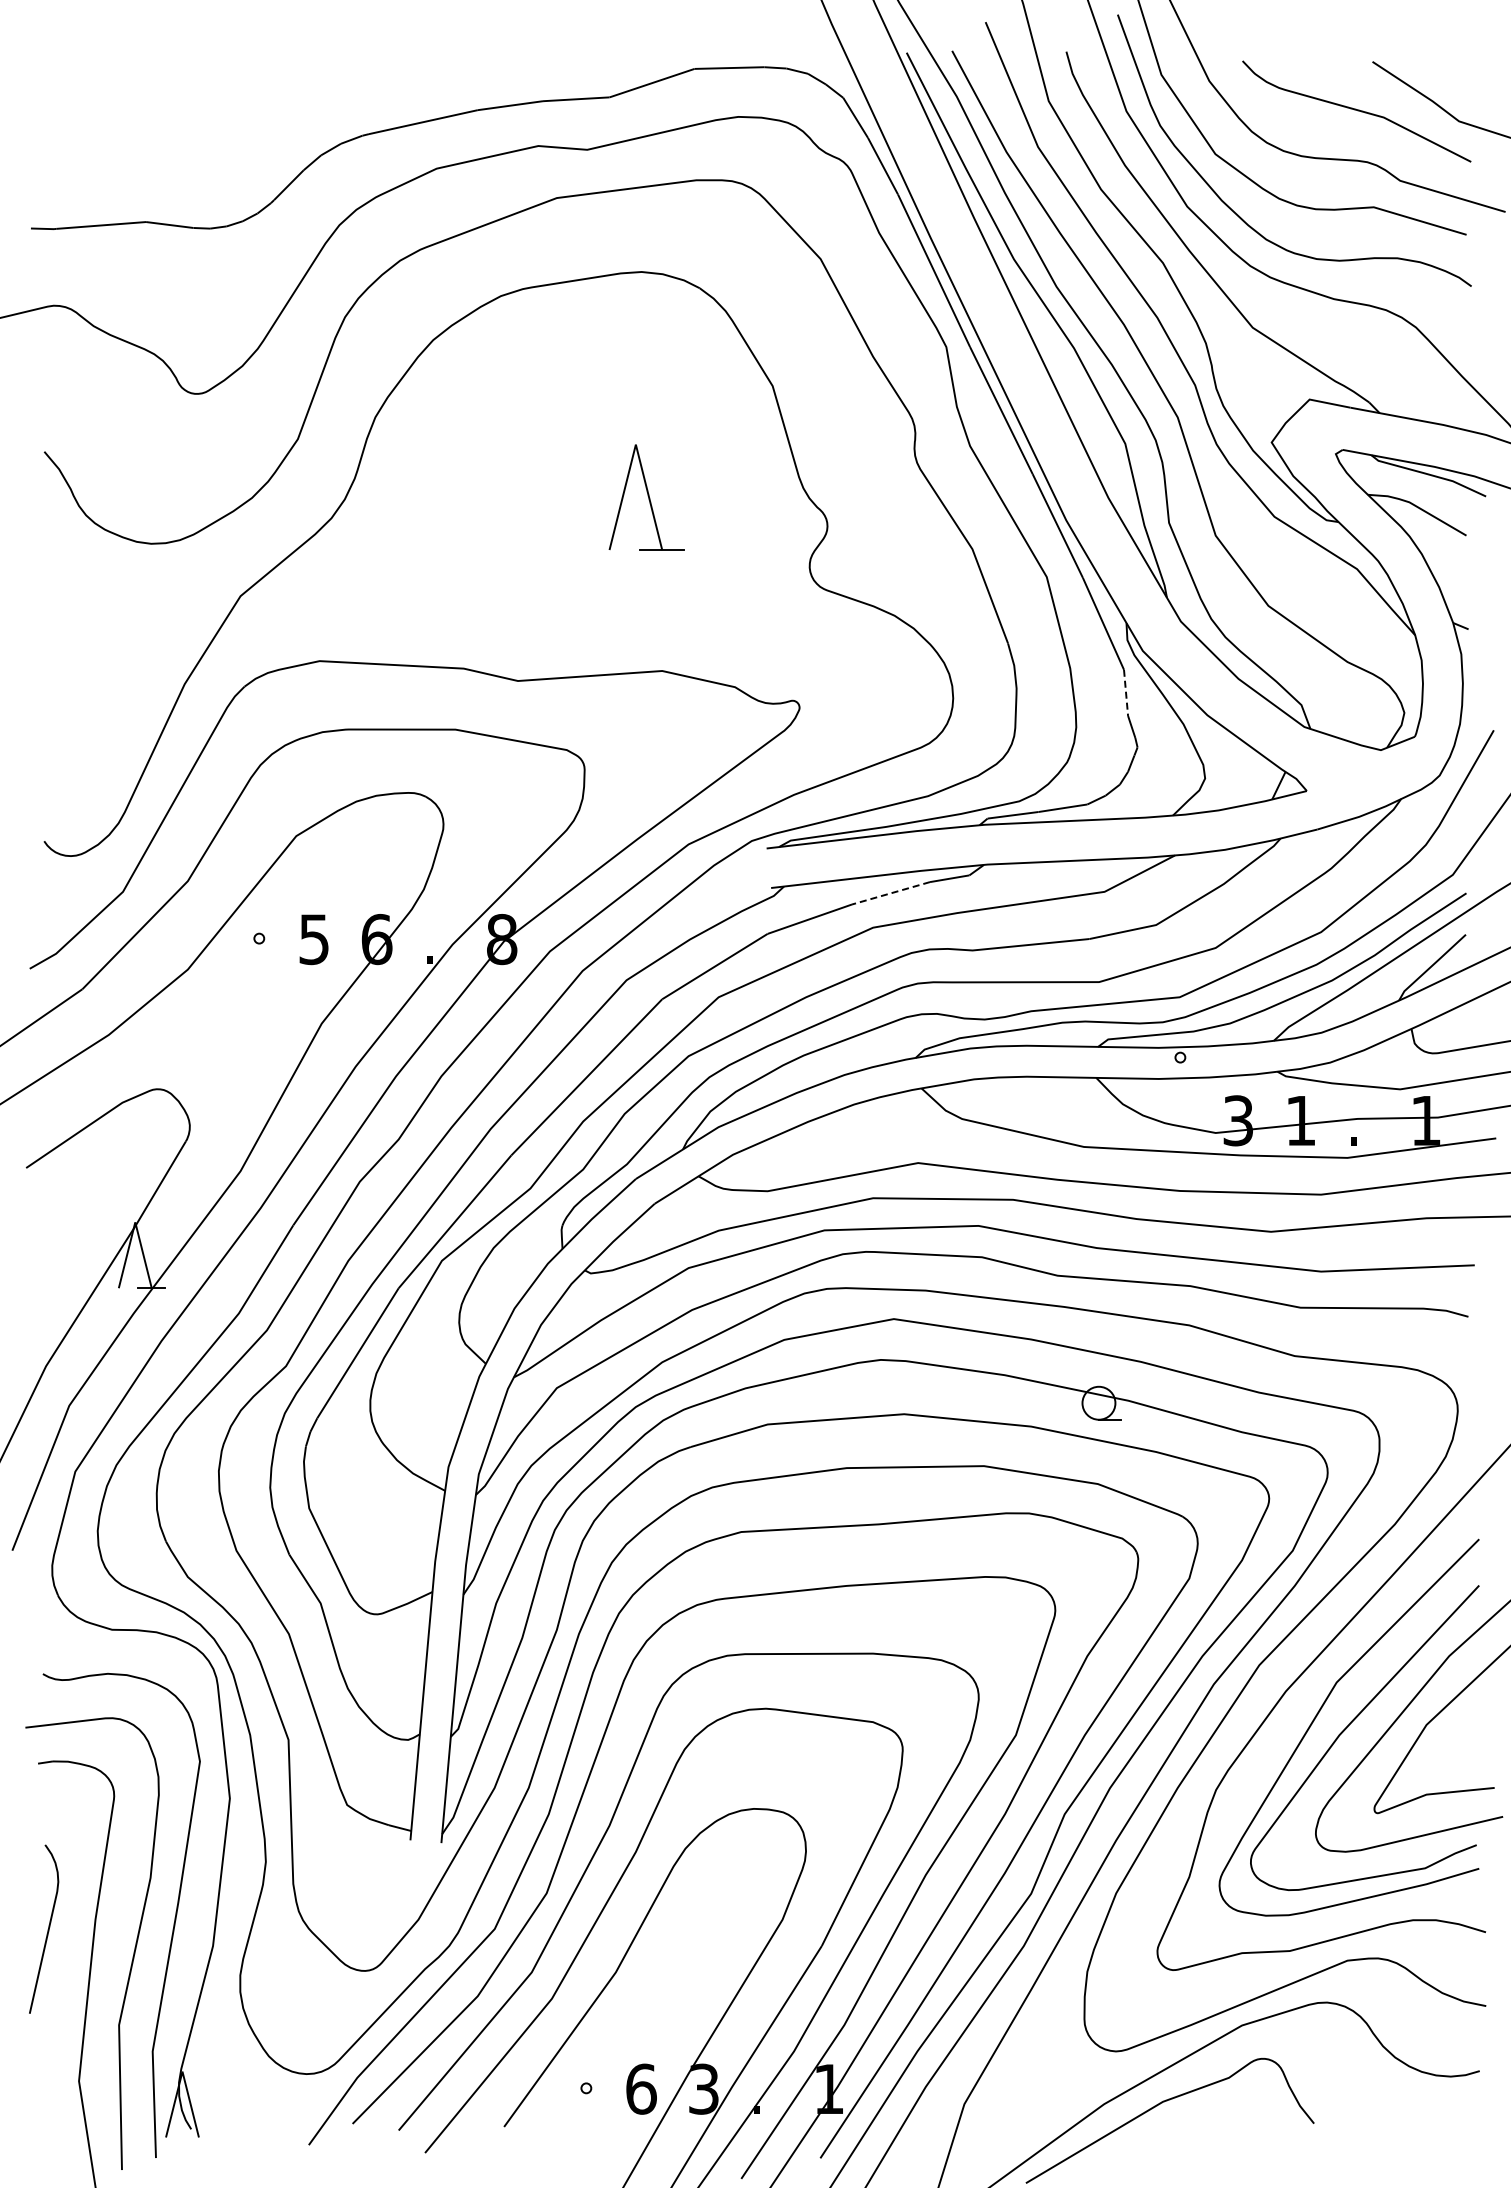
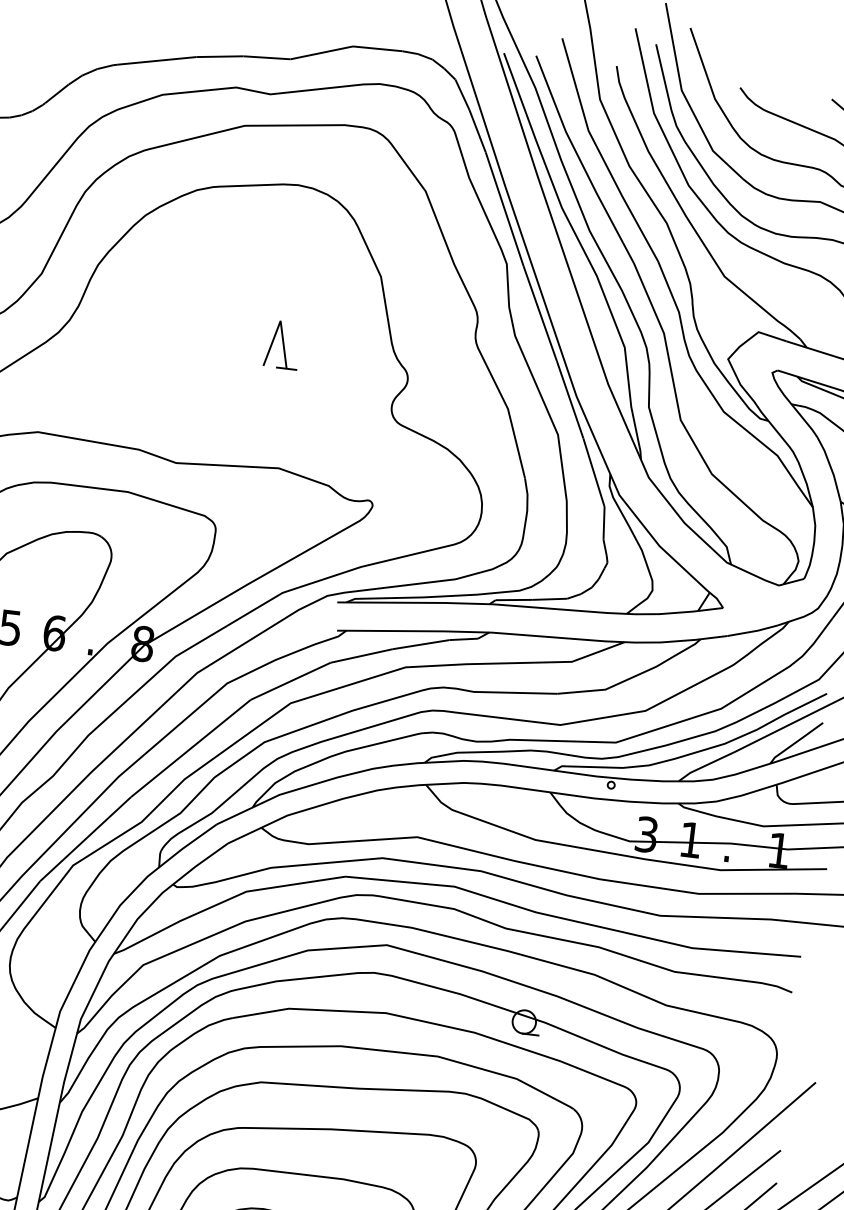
part: (646, 497) -> (282, 344), size x0.62
line: (1126, 693) -> (604, 523), dashed -> solid
line: (891, 893) -> (421, 644), dashed -> solid

